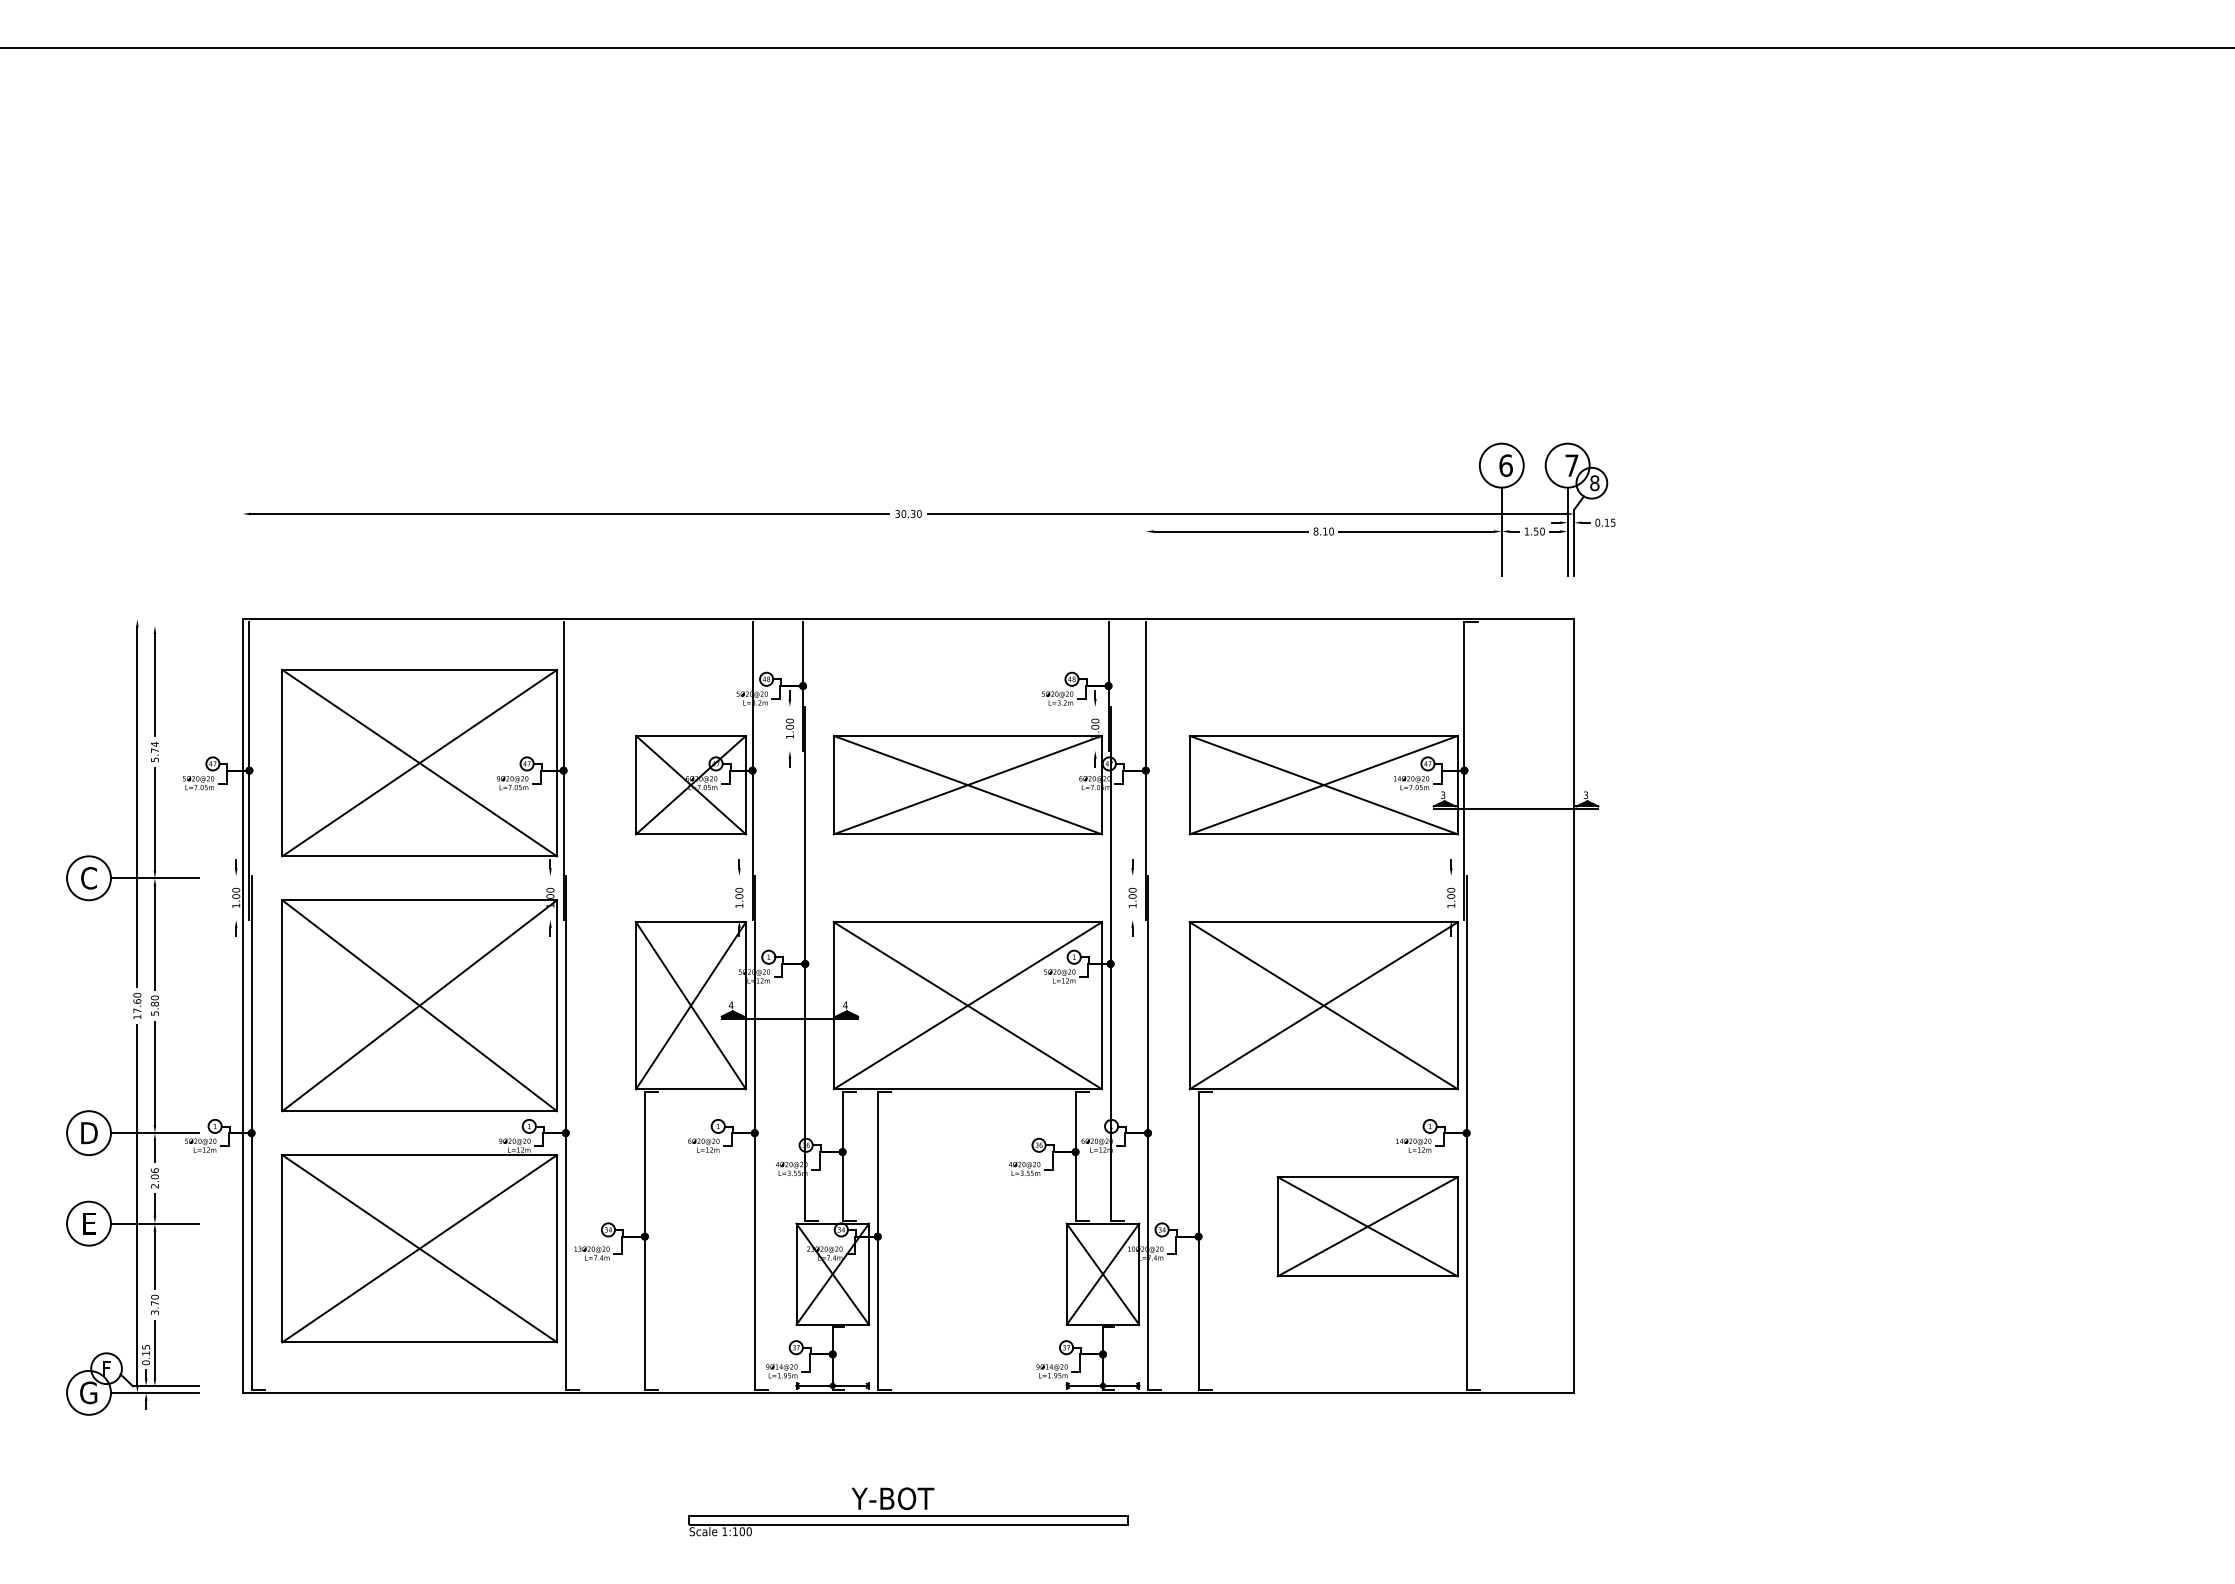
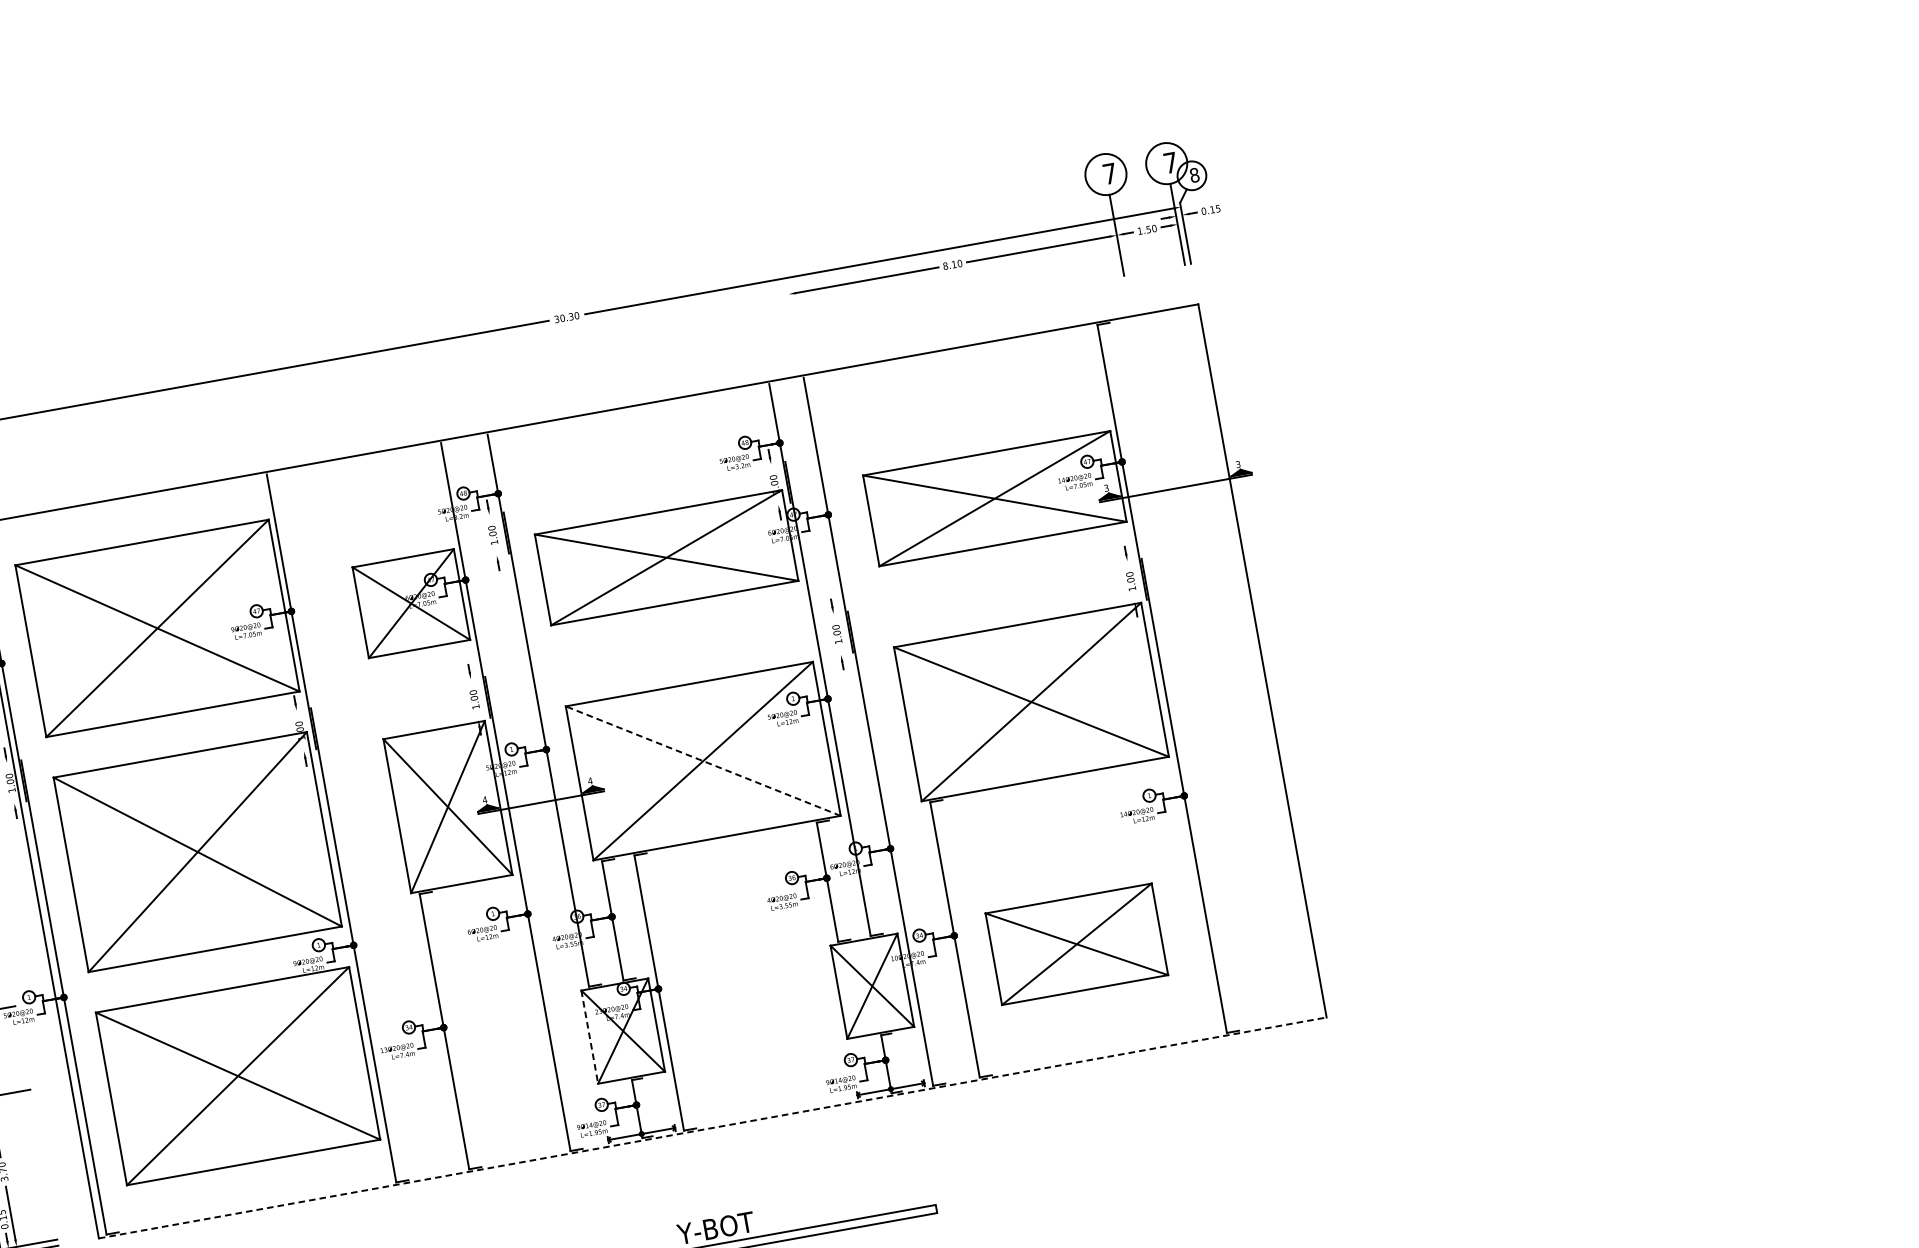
text: (1505, 465) -> (1109, 173), 6 -> 7
line: (967, 1005) -> (702, 760), solid -> dashed
part: (1367, 1226) -> (1076, 944), moved
line: (796, 1274) -> (589, 1037), solid -> dashed
line: (908, 1392) -> (712, 1127), solid -> dashed

